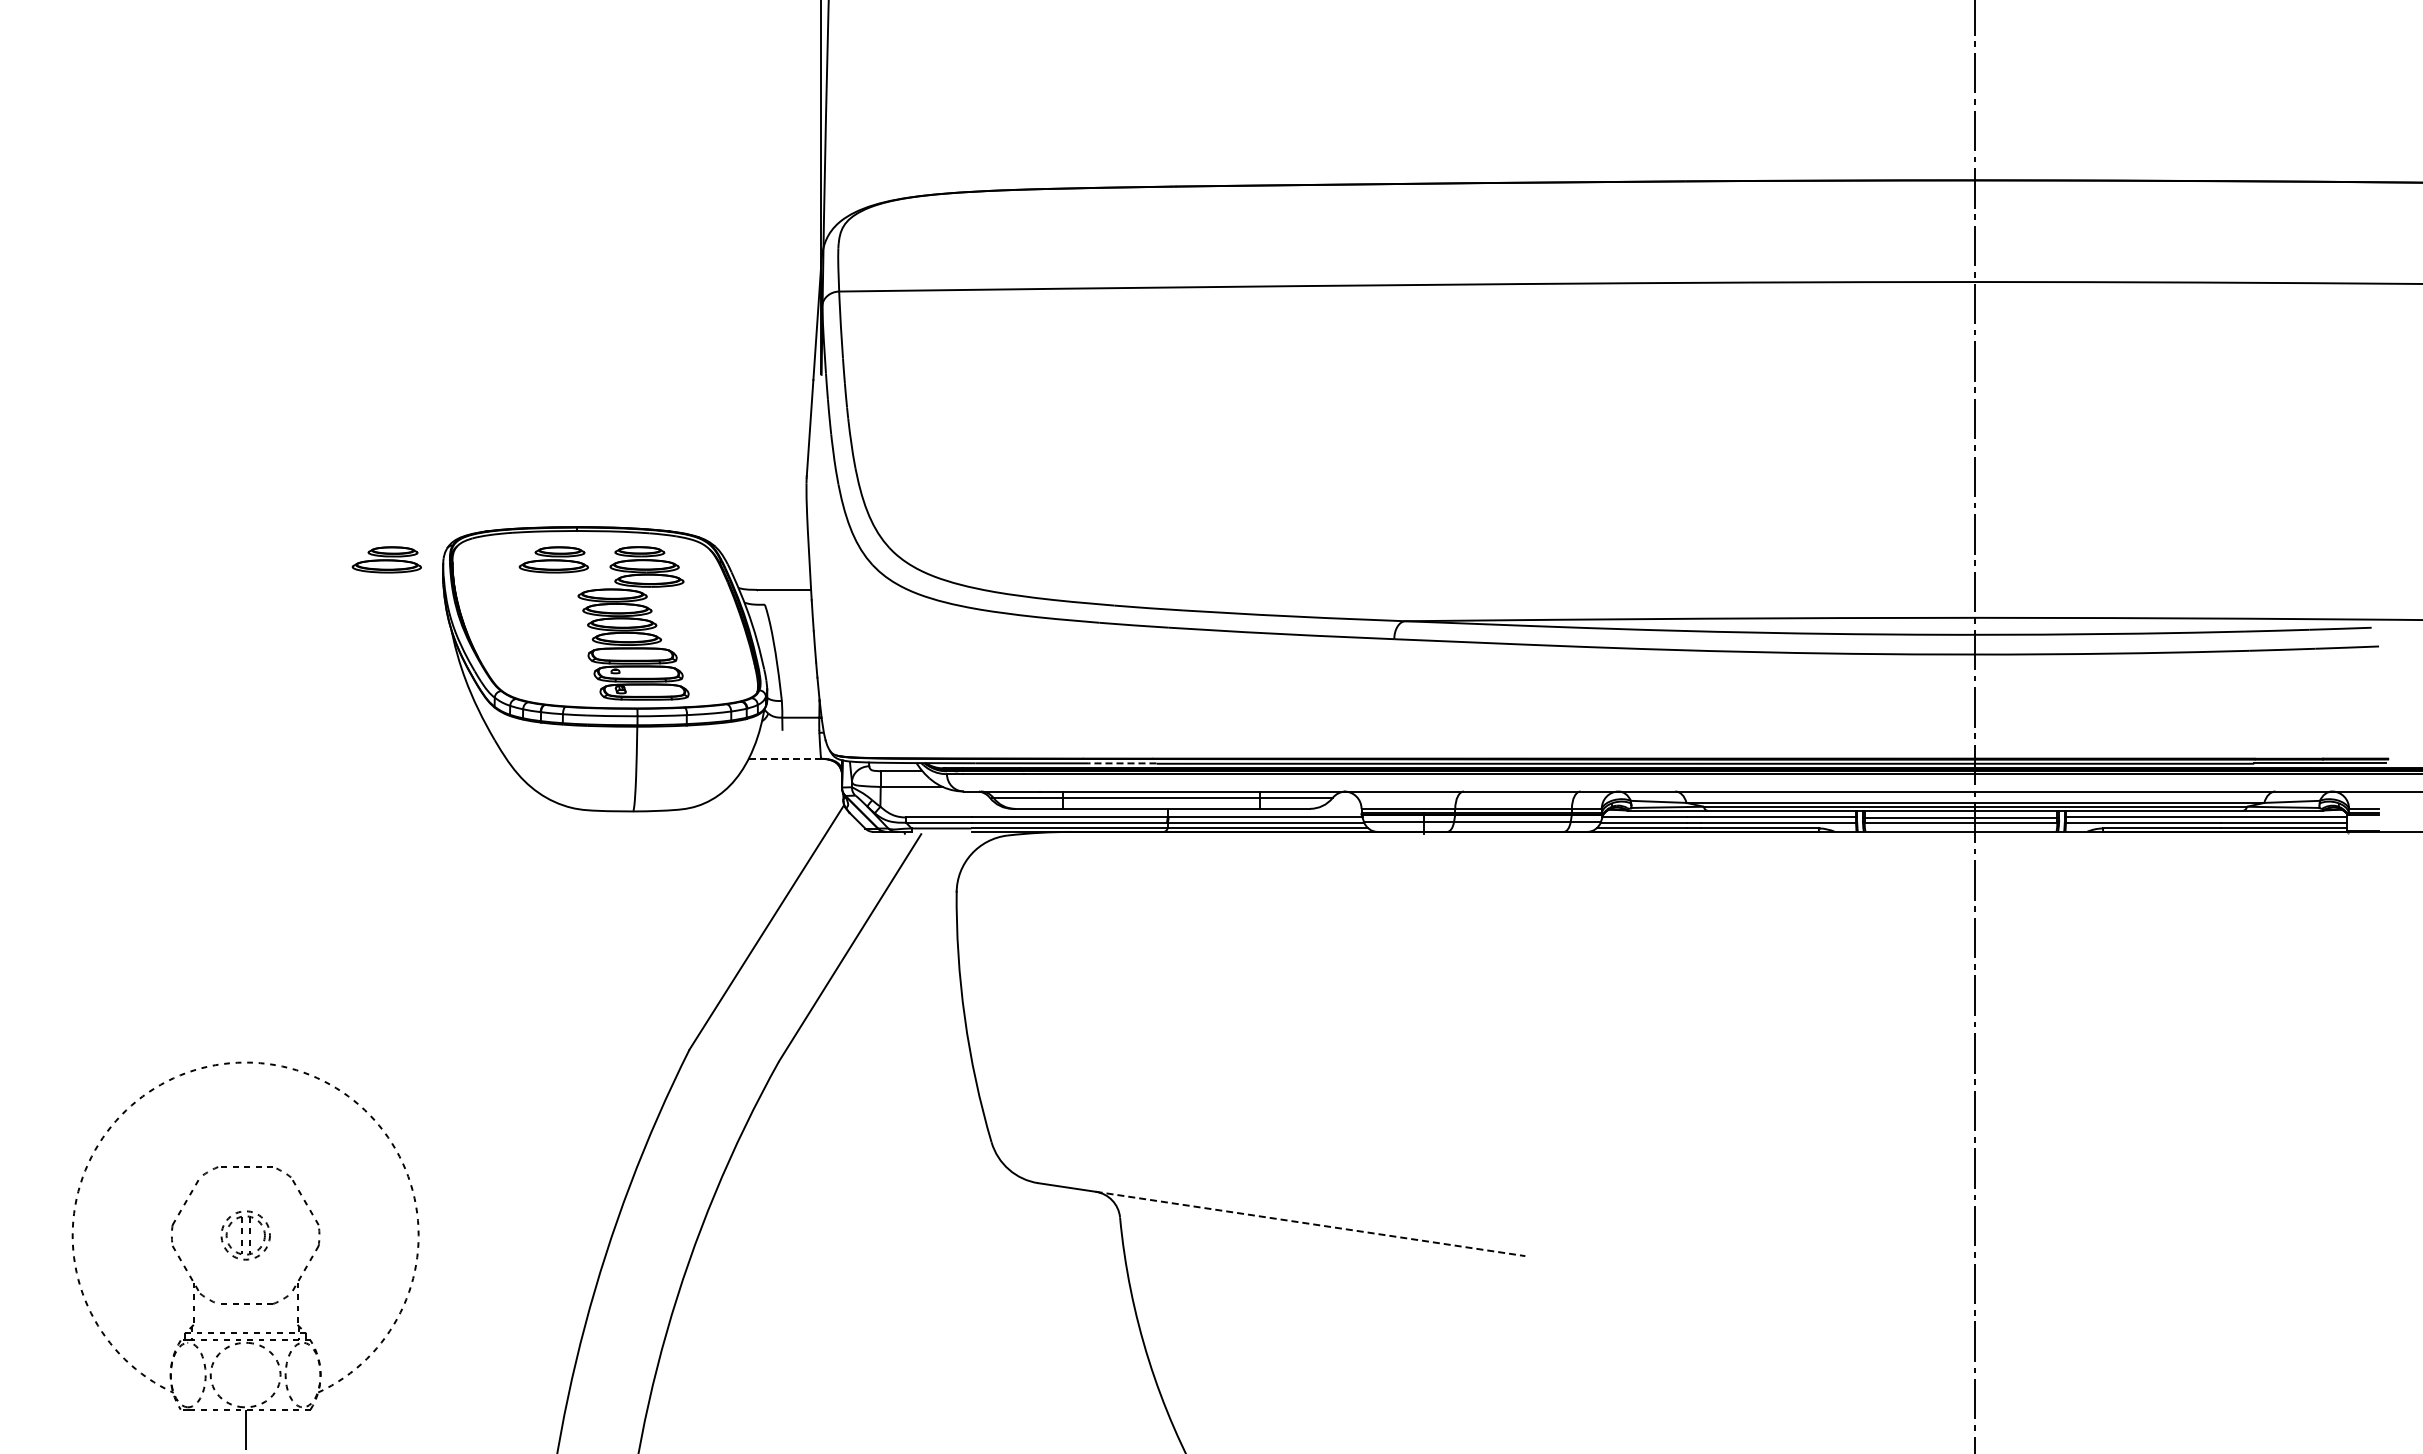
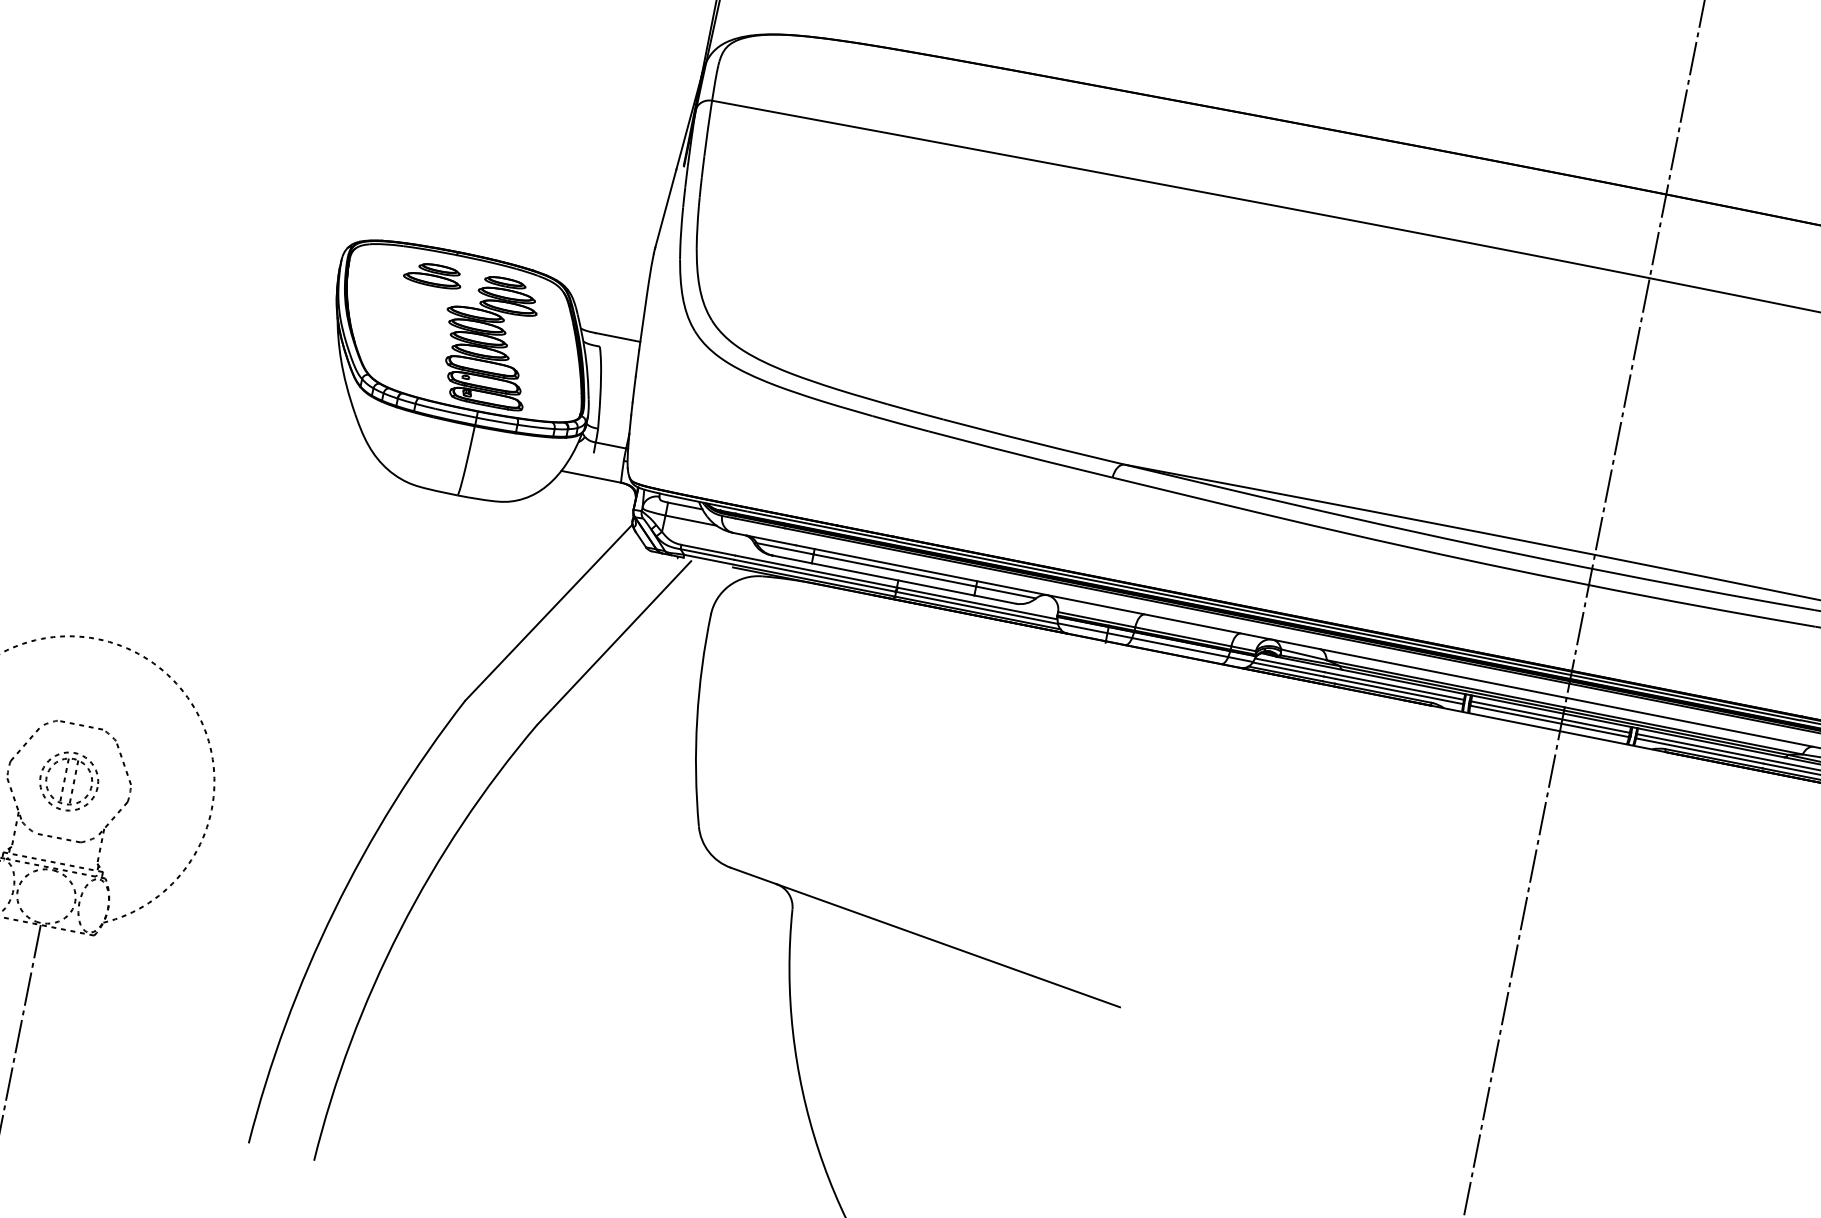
part: (386, 559) -> (295, 247), removed
line: (785, 758) -> (591, 476), dashed -> solid
line: (1121, 763) -> (867, 535), dashed -> solid
line: (1310, 1224) -> (948, 946), dashed -> solid
part: (245, 1235) -> (69, 781), size x1.43

